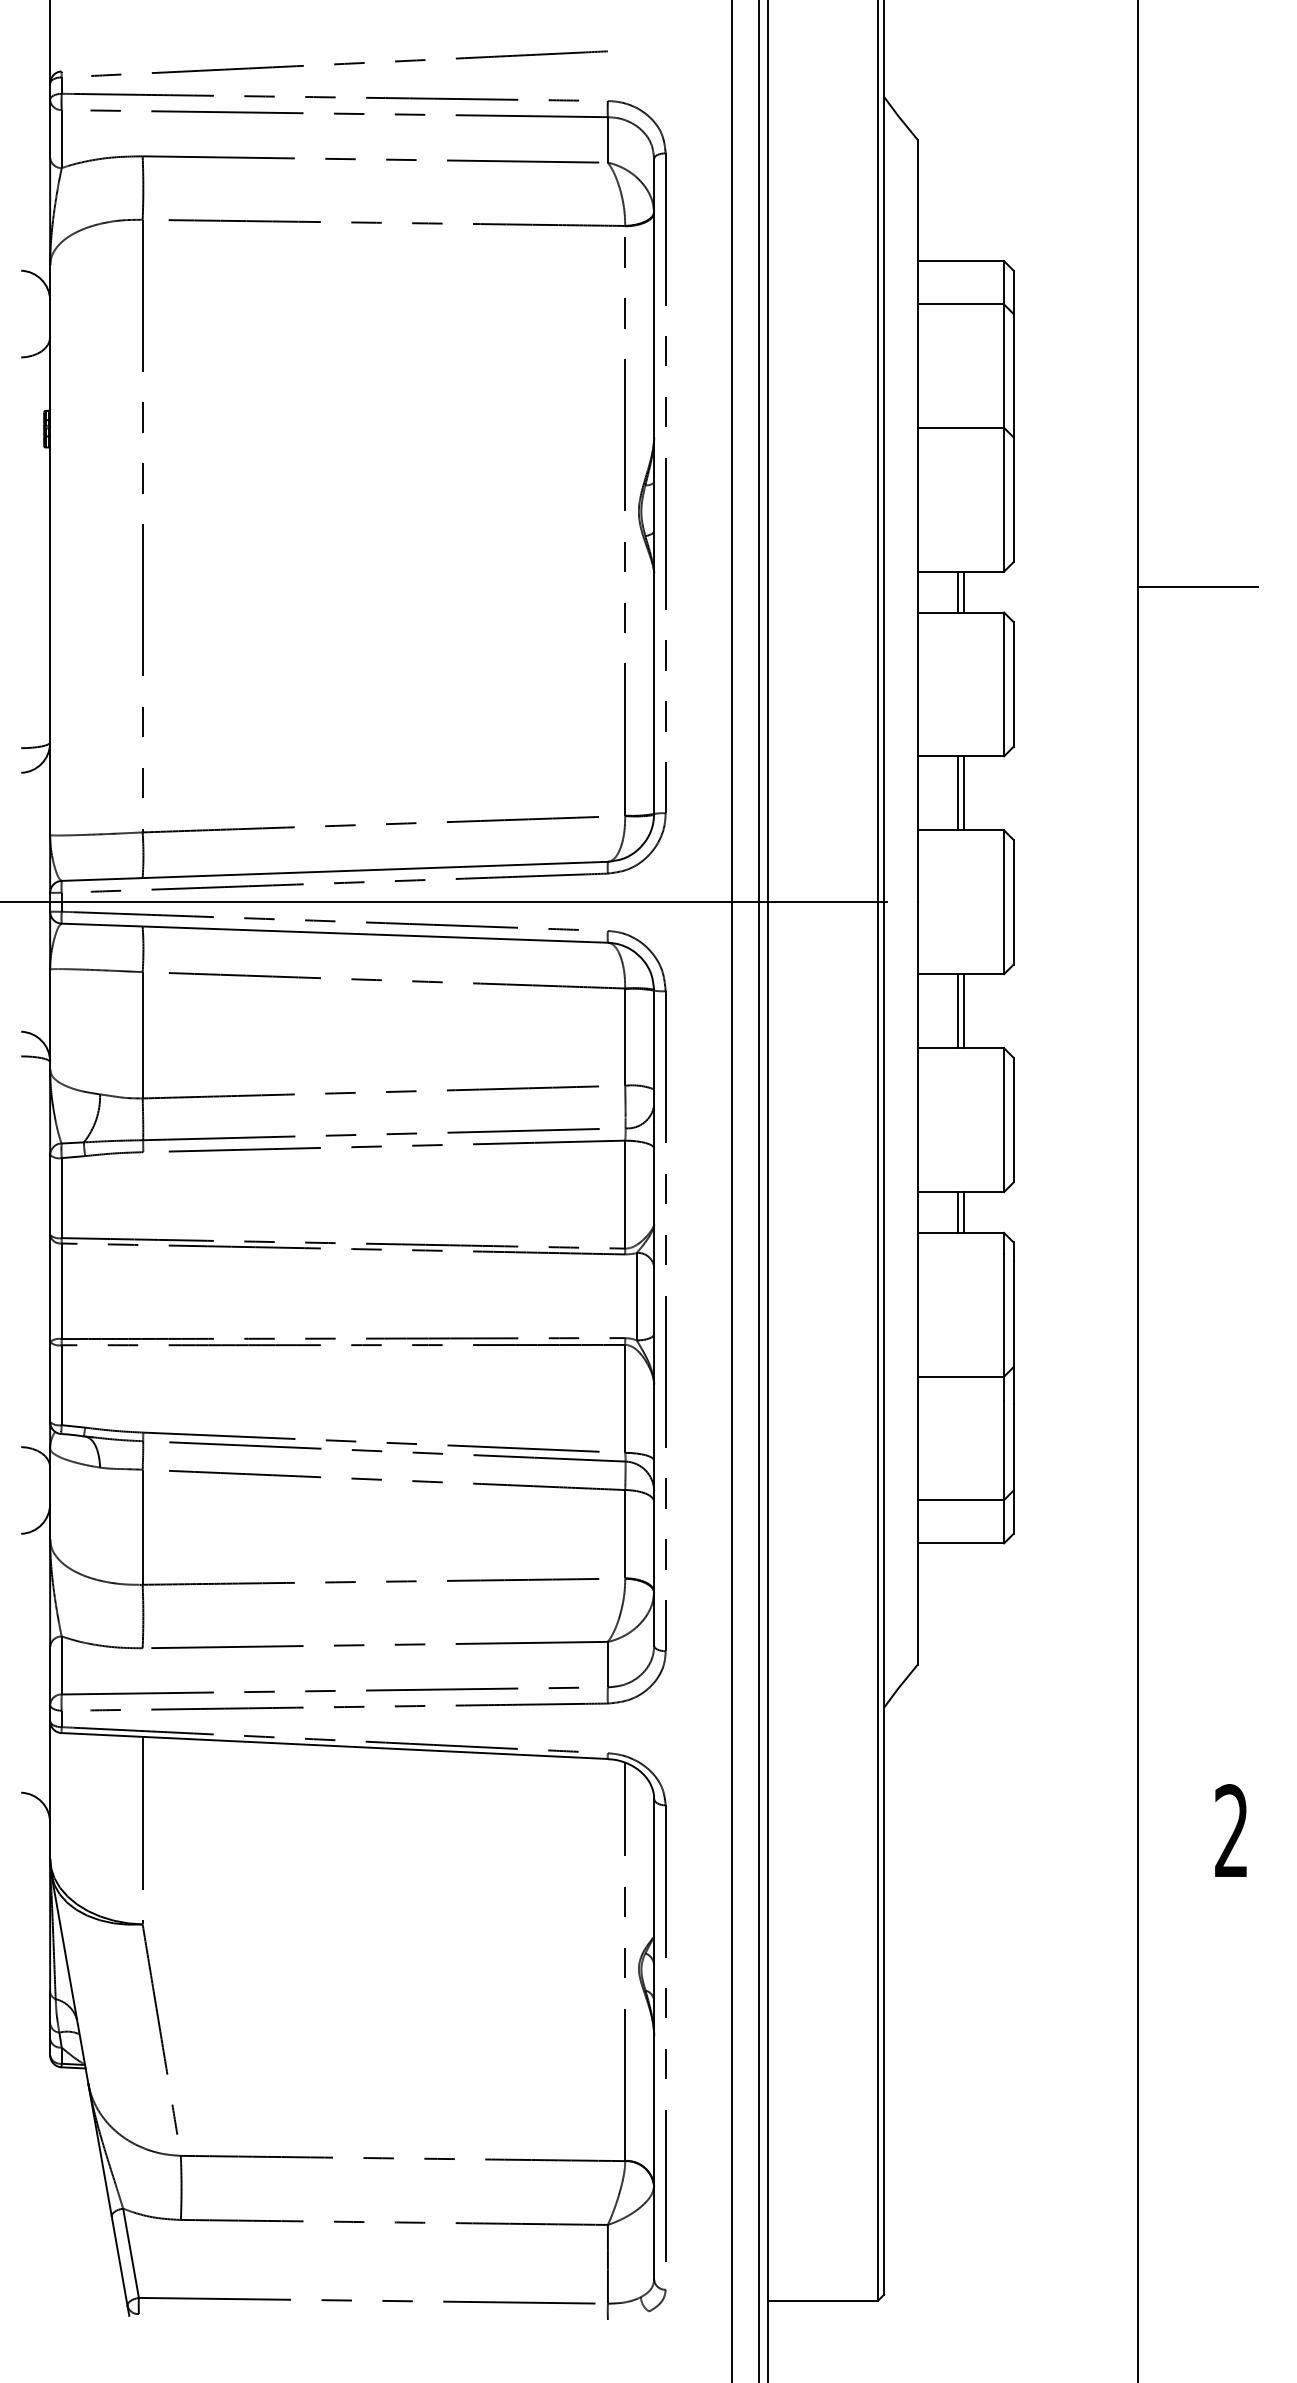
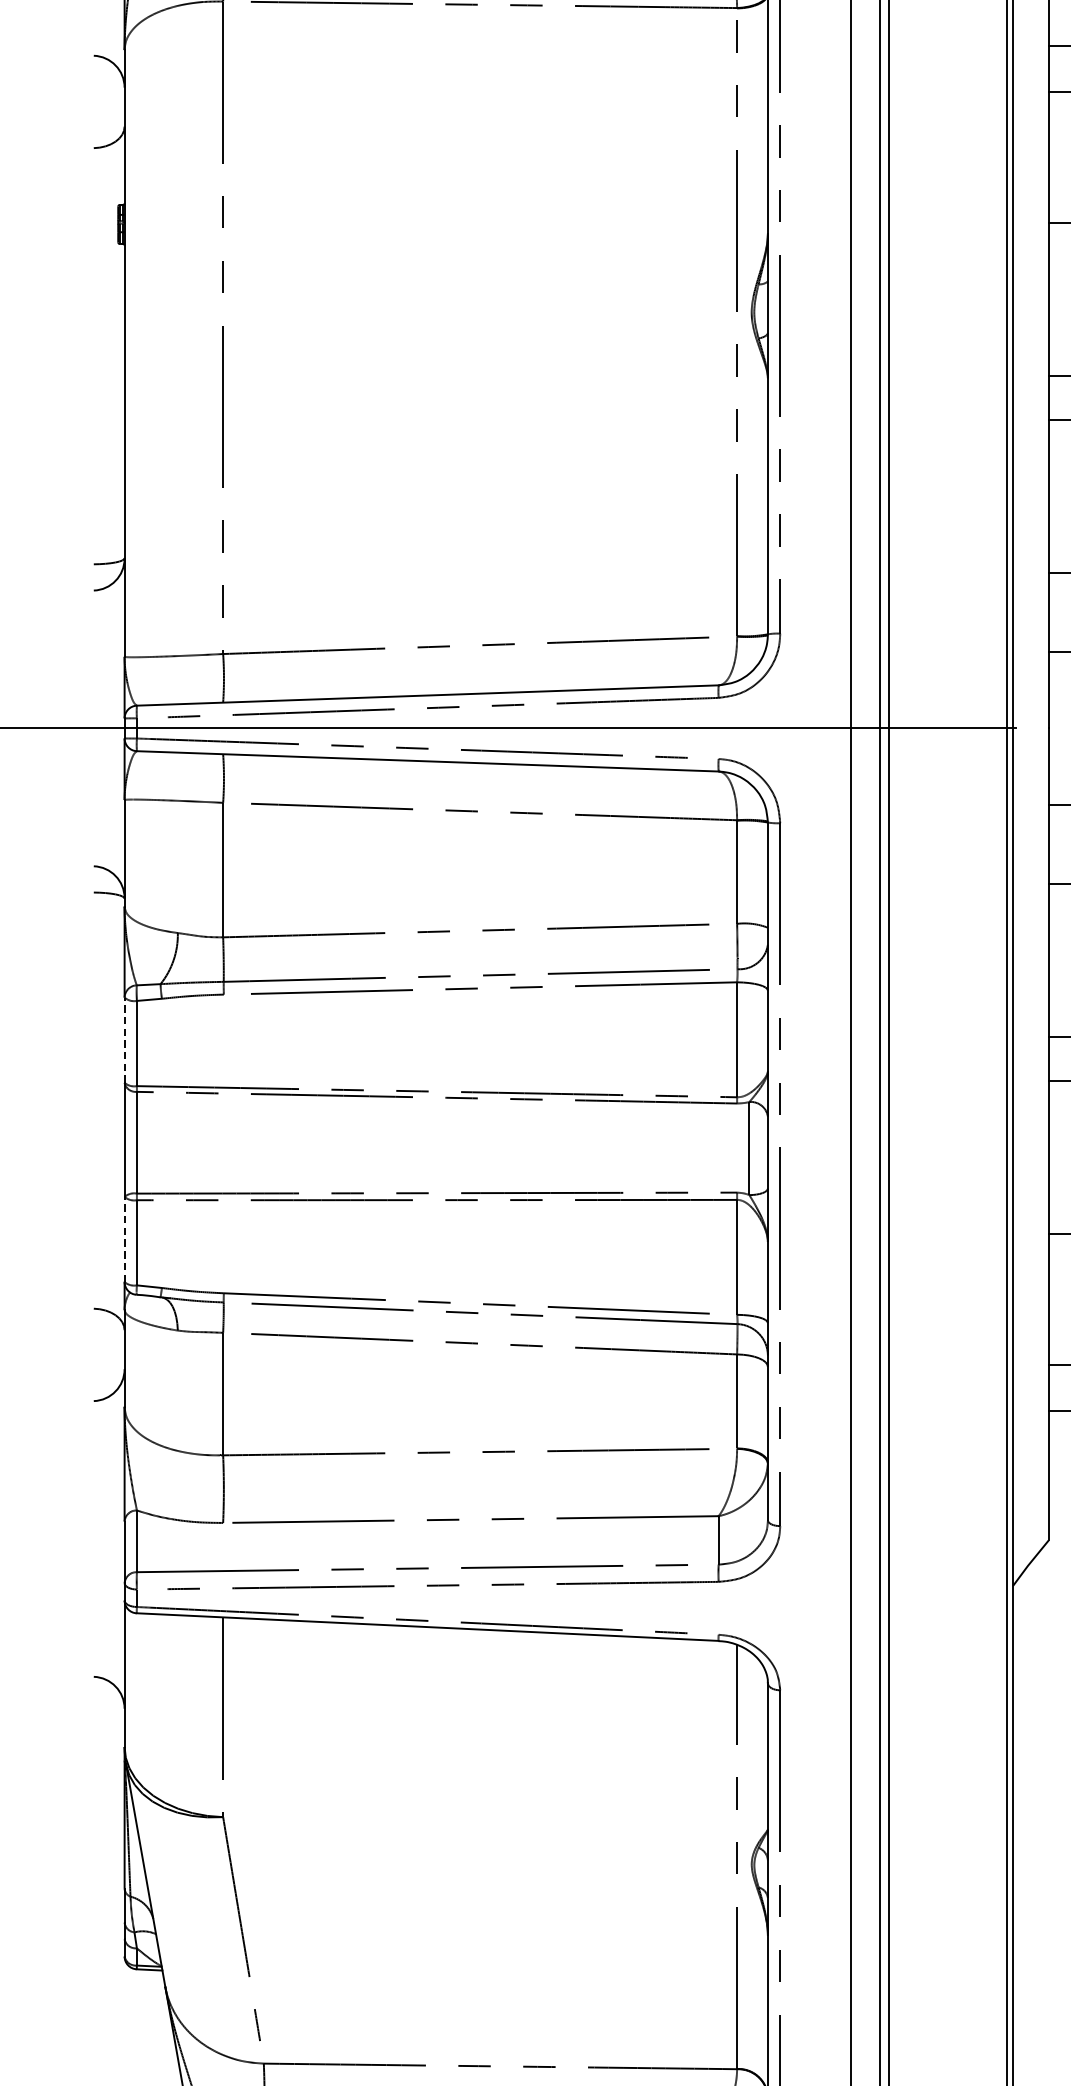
line: (50, 1194) -> (124, 1039), solid -> dashed
line: (50, 1382) -> (124, 1239), solid -> dashed

